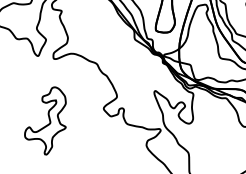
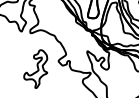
part: (45, 119) -> (35, 68), moved

